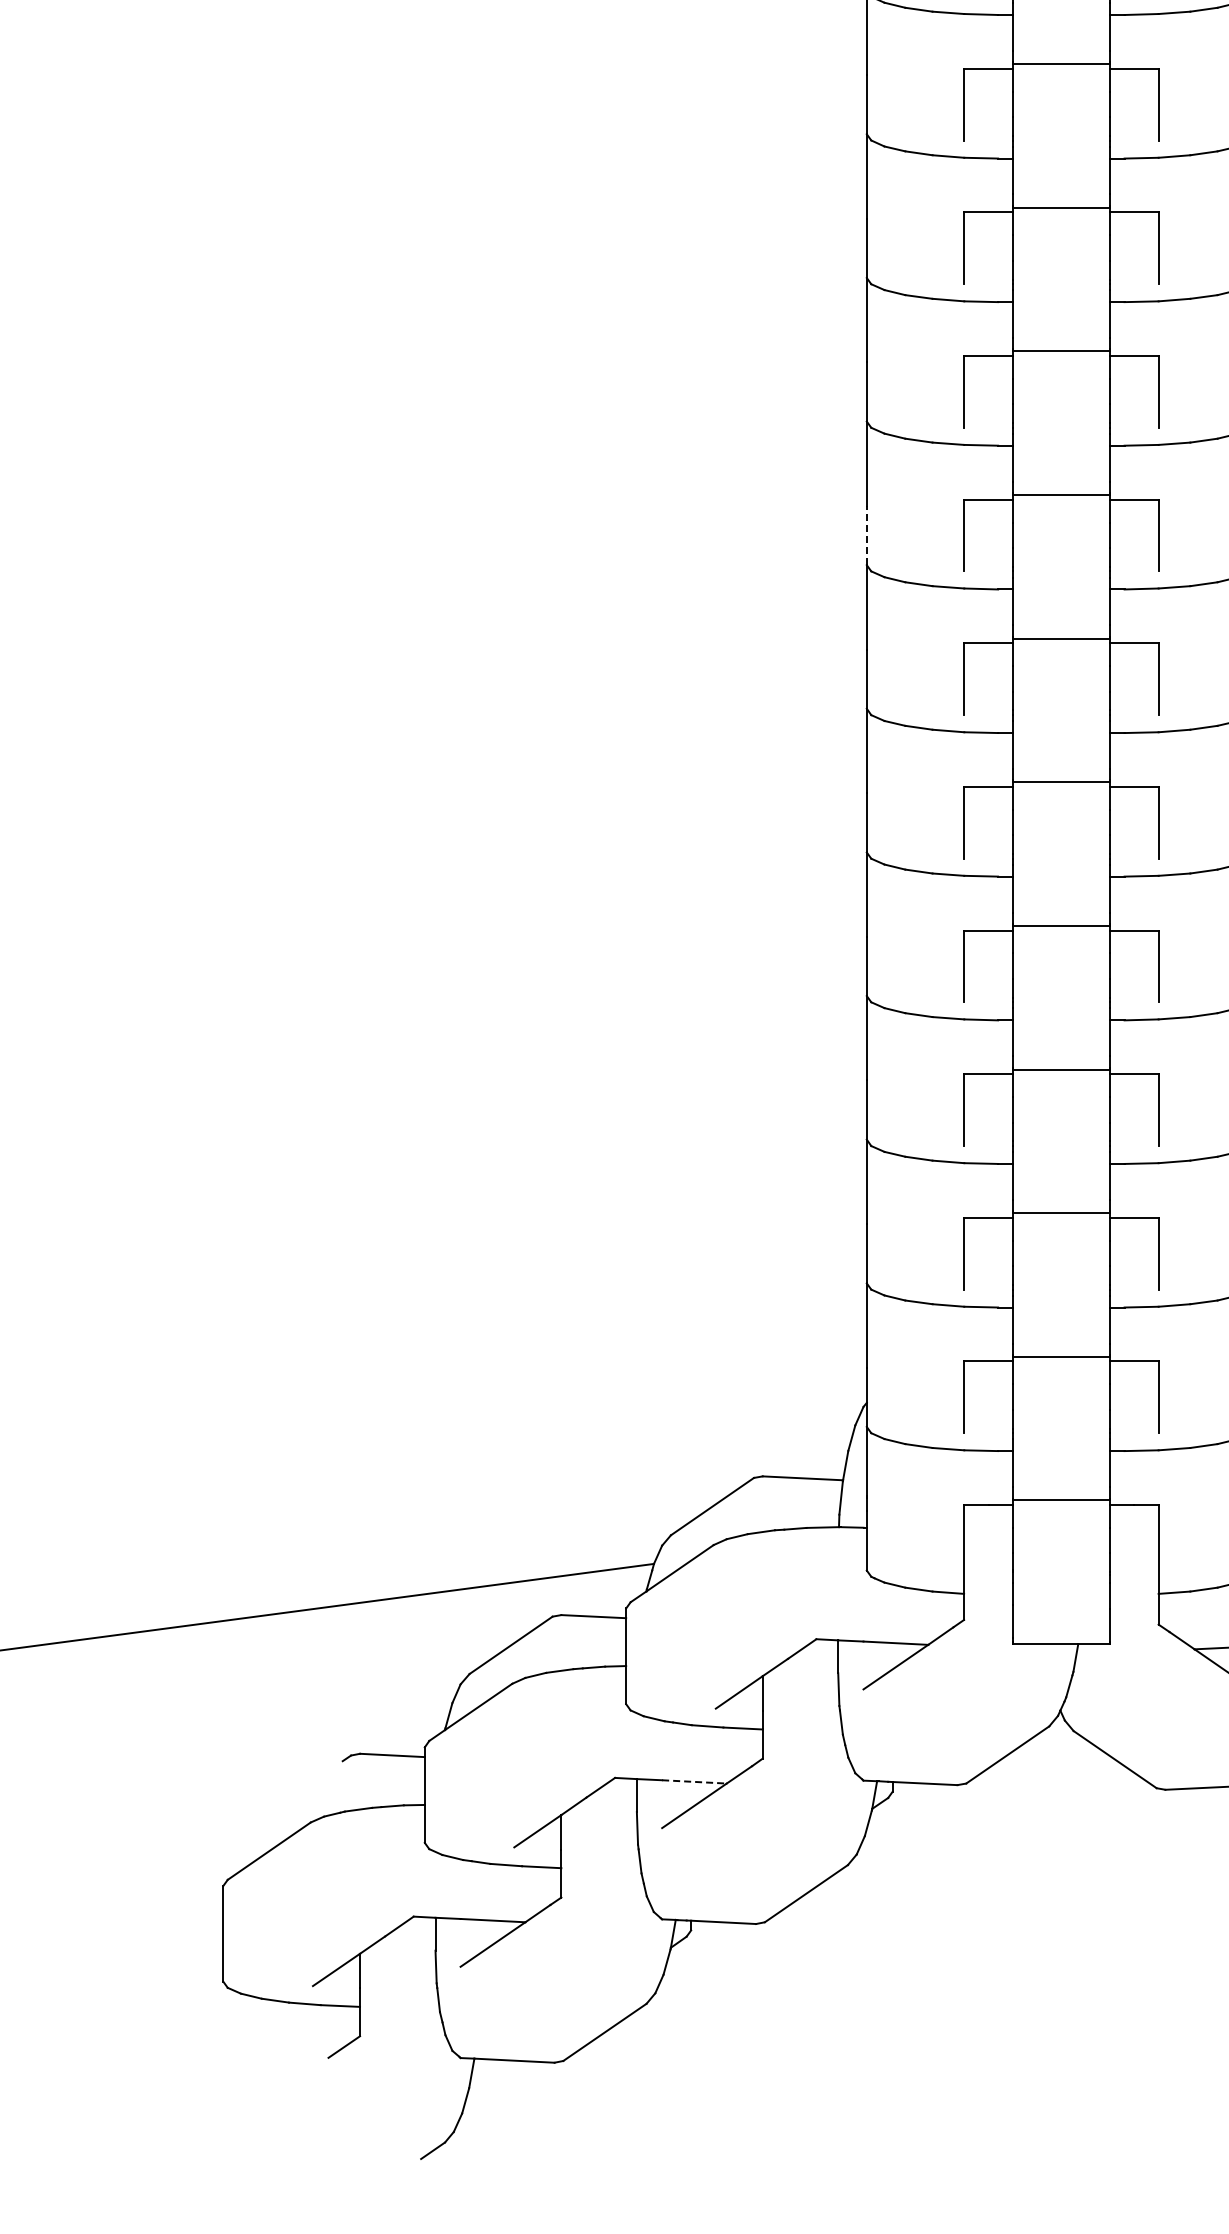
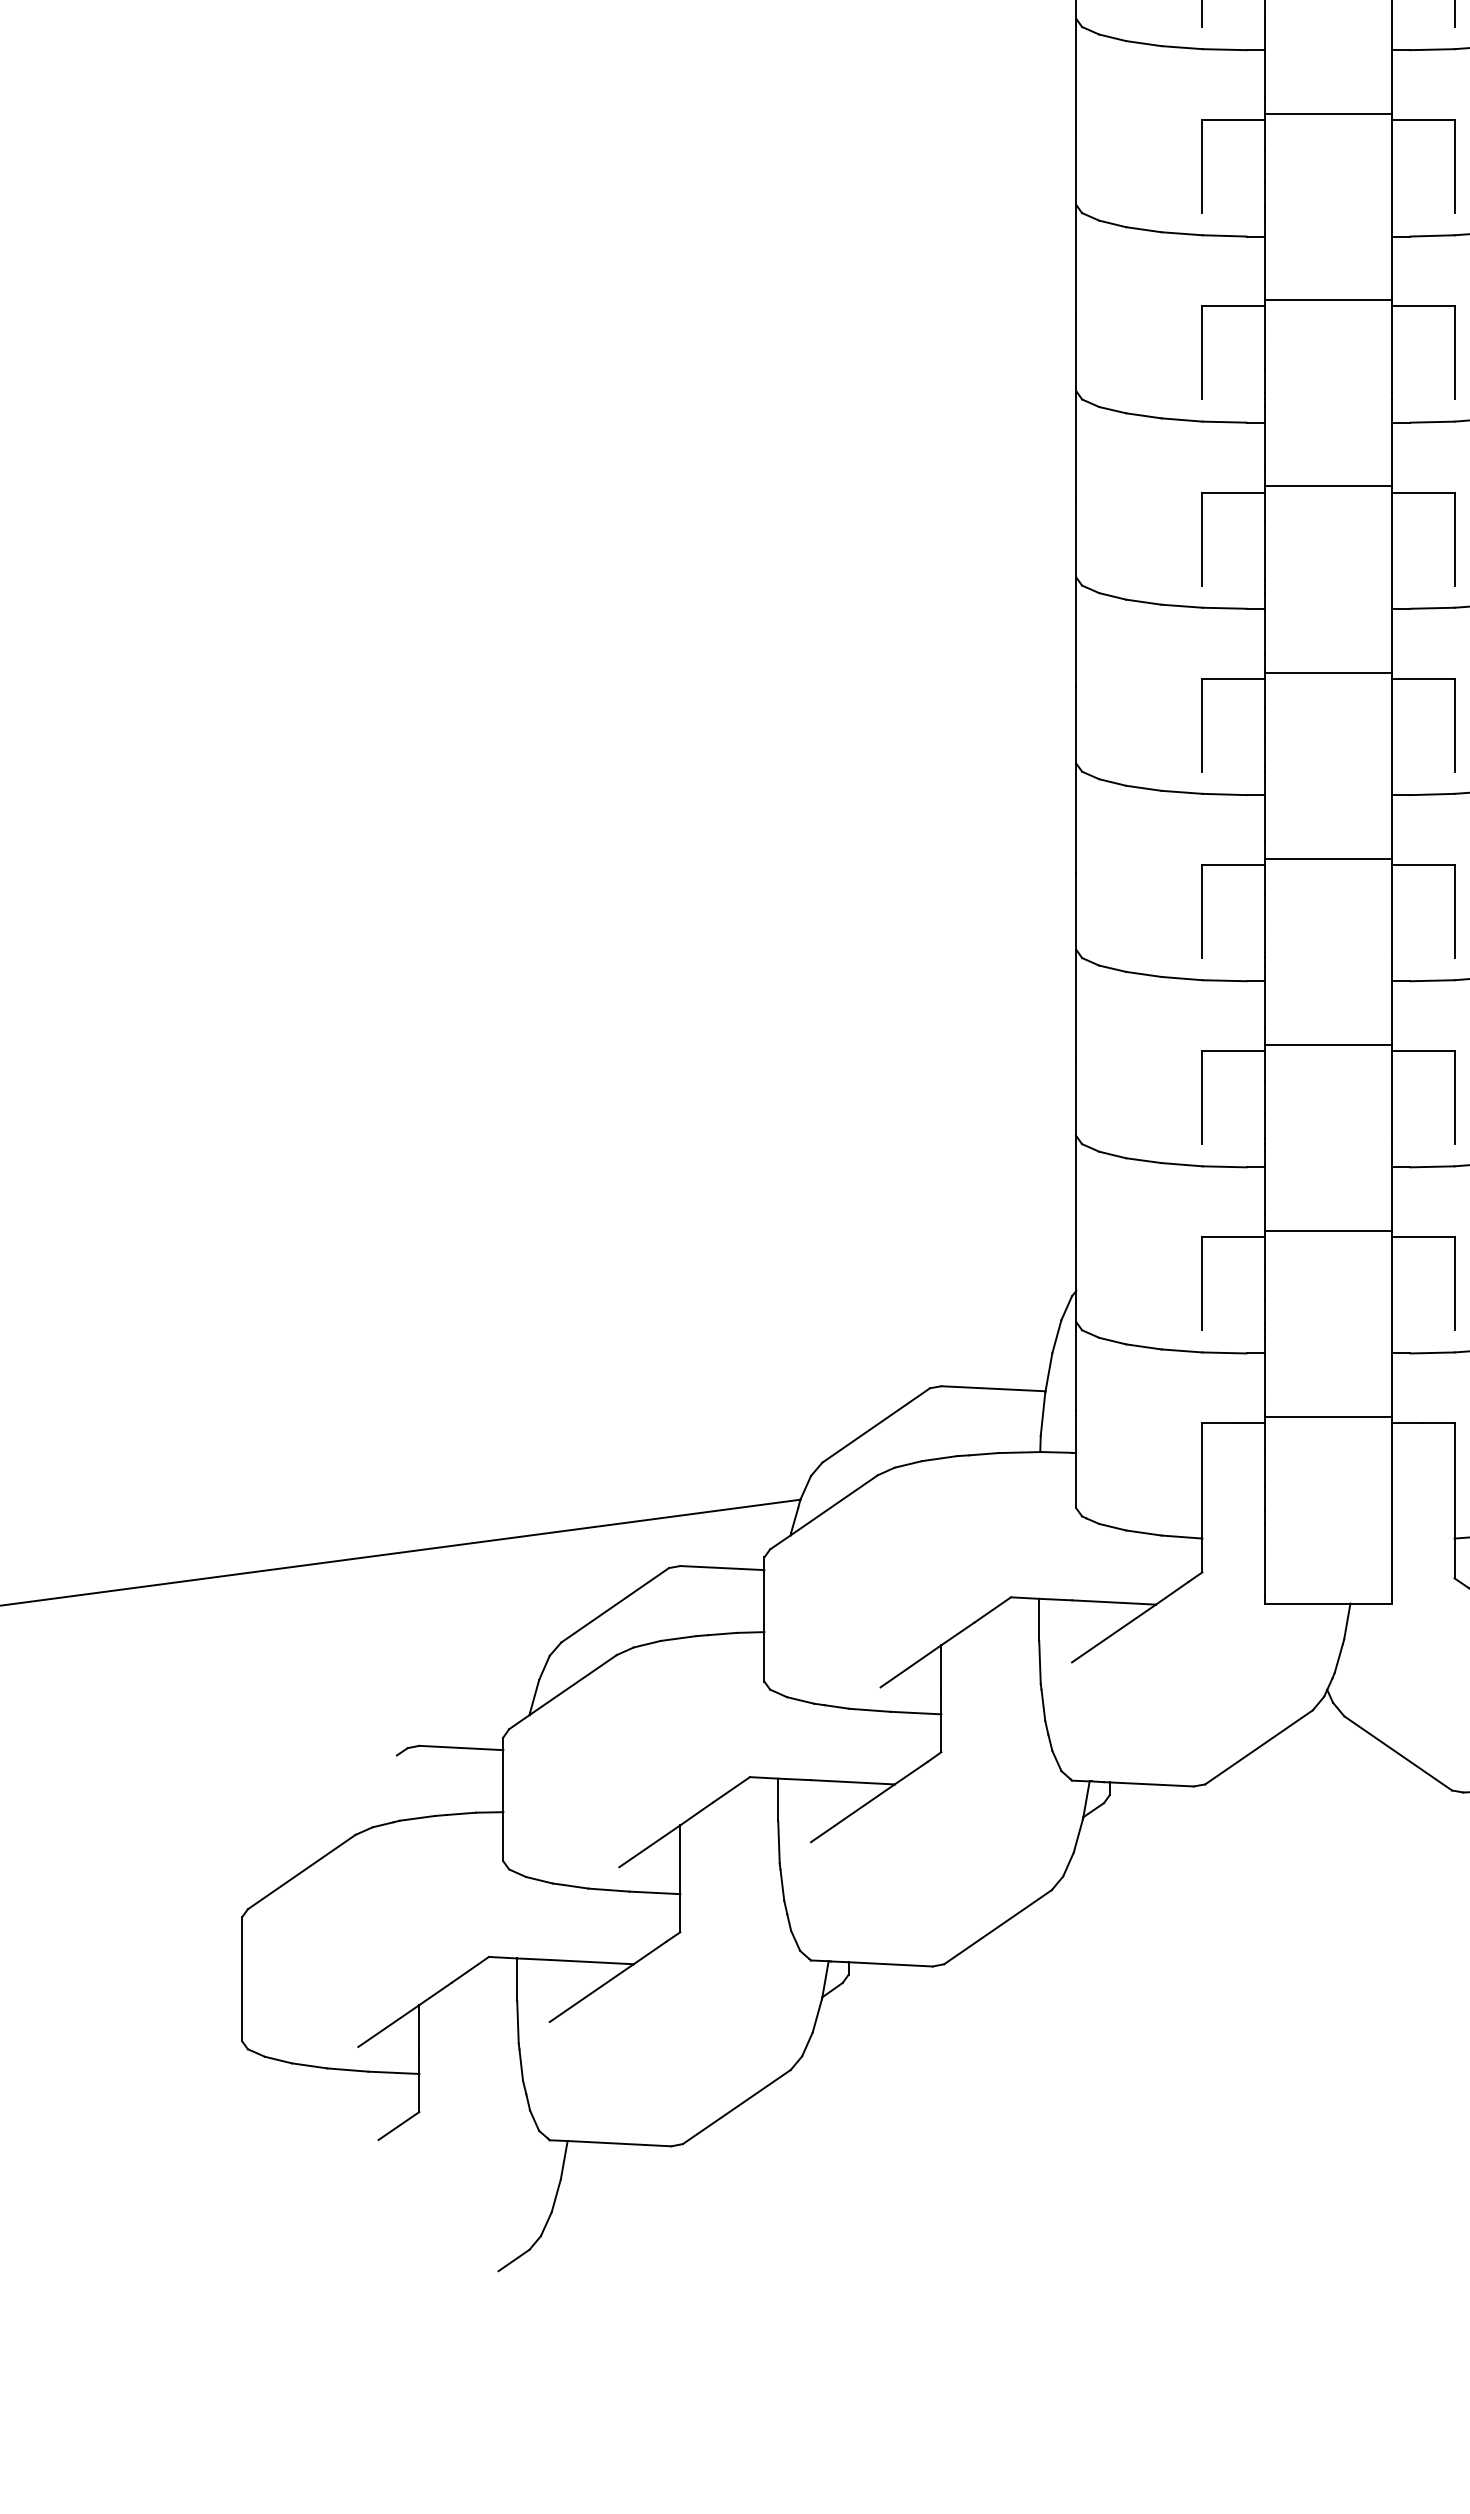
line: (866, 535) -> (1075, 166), dashed -> solid
line: (694, 1781) -> (852, 1781), dashed -> solid

